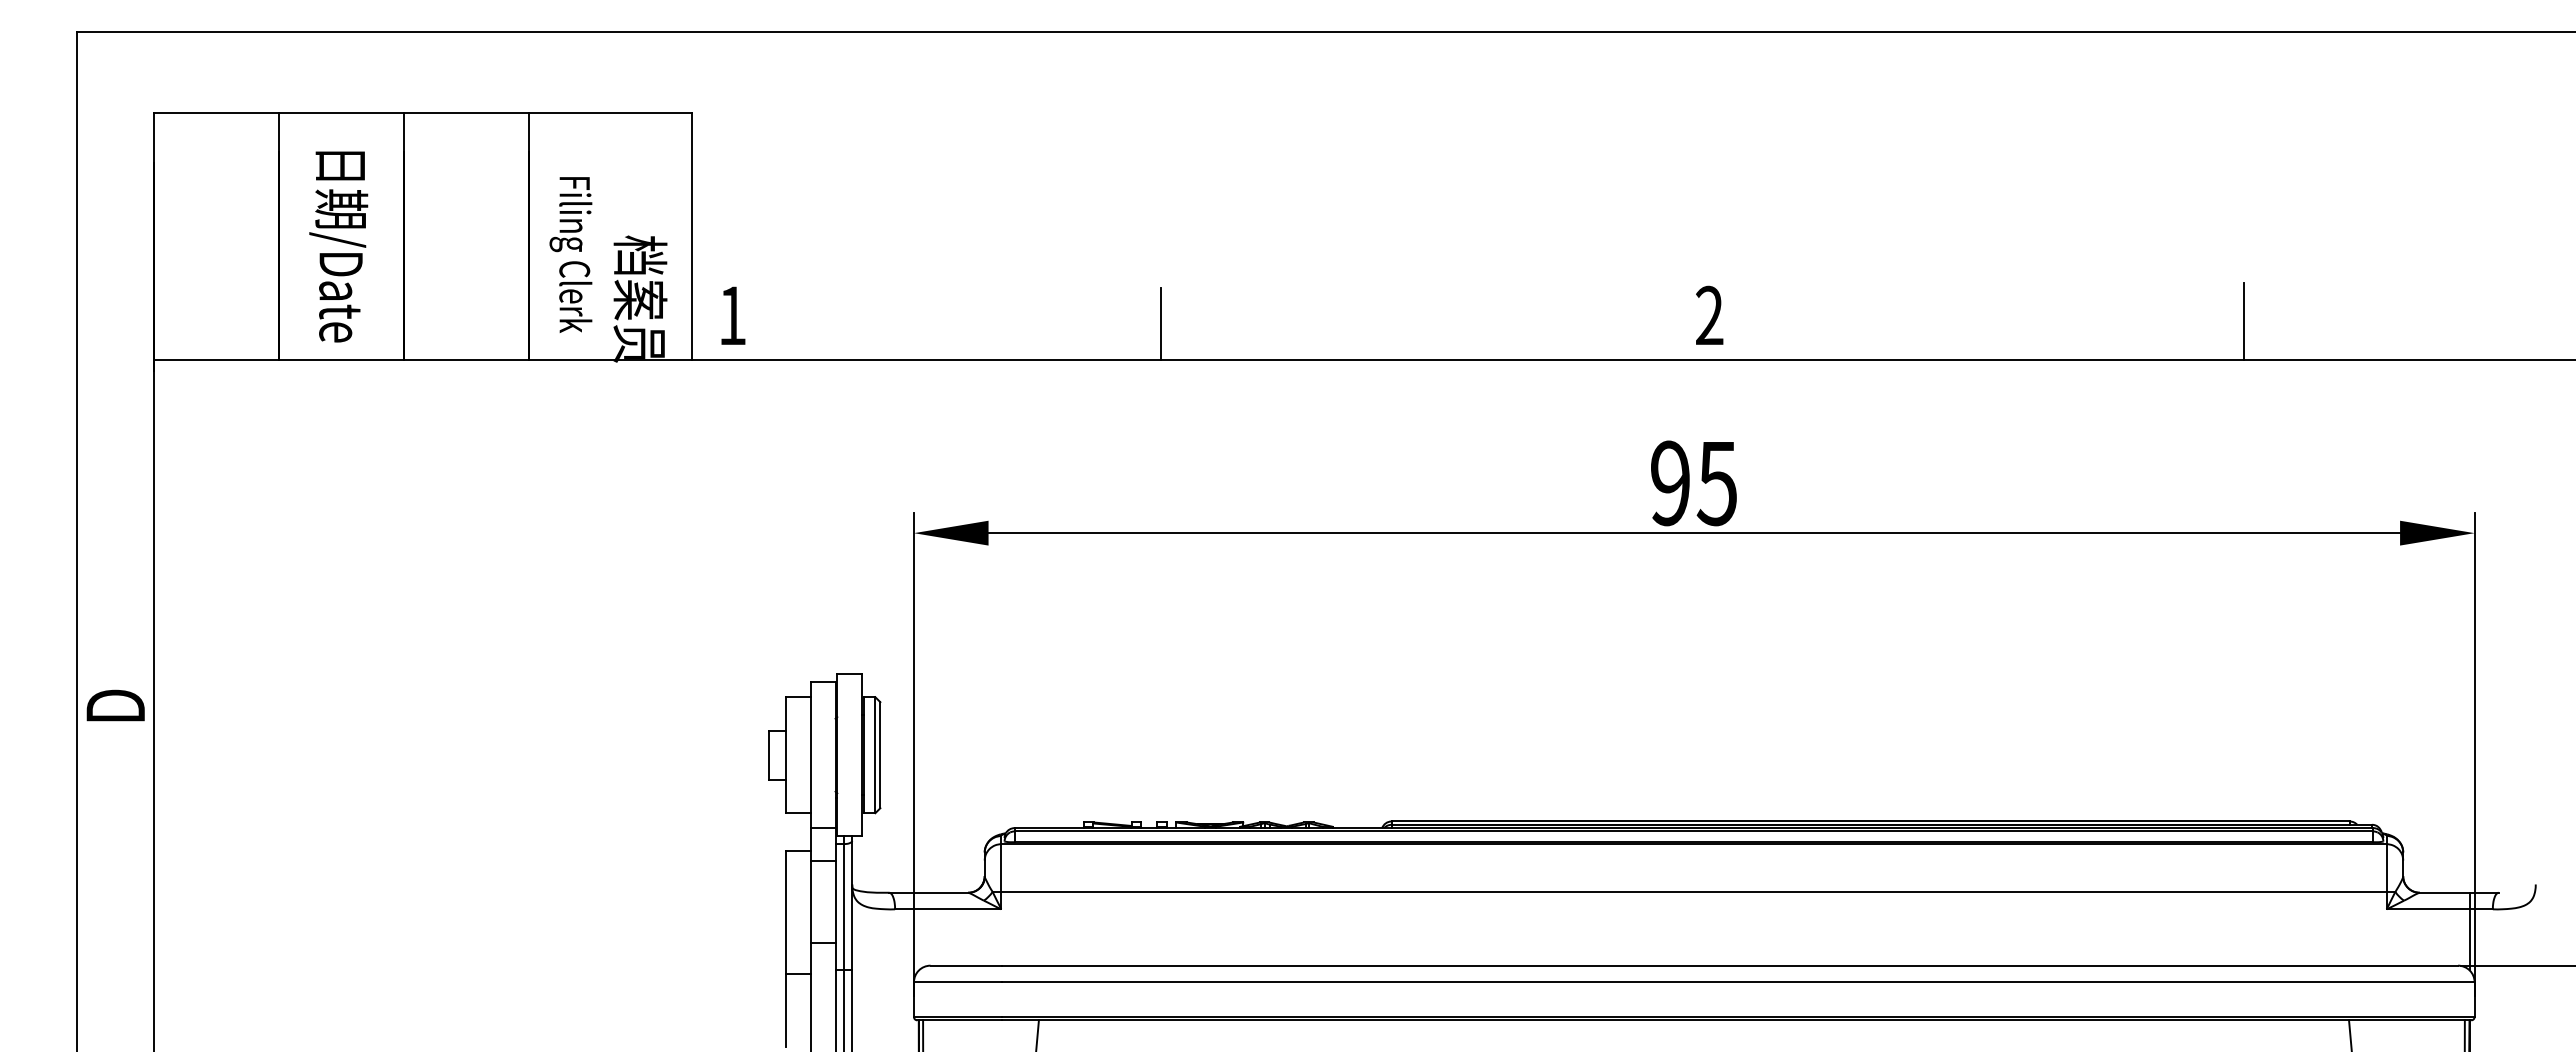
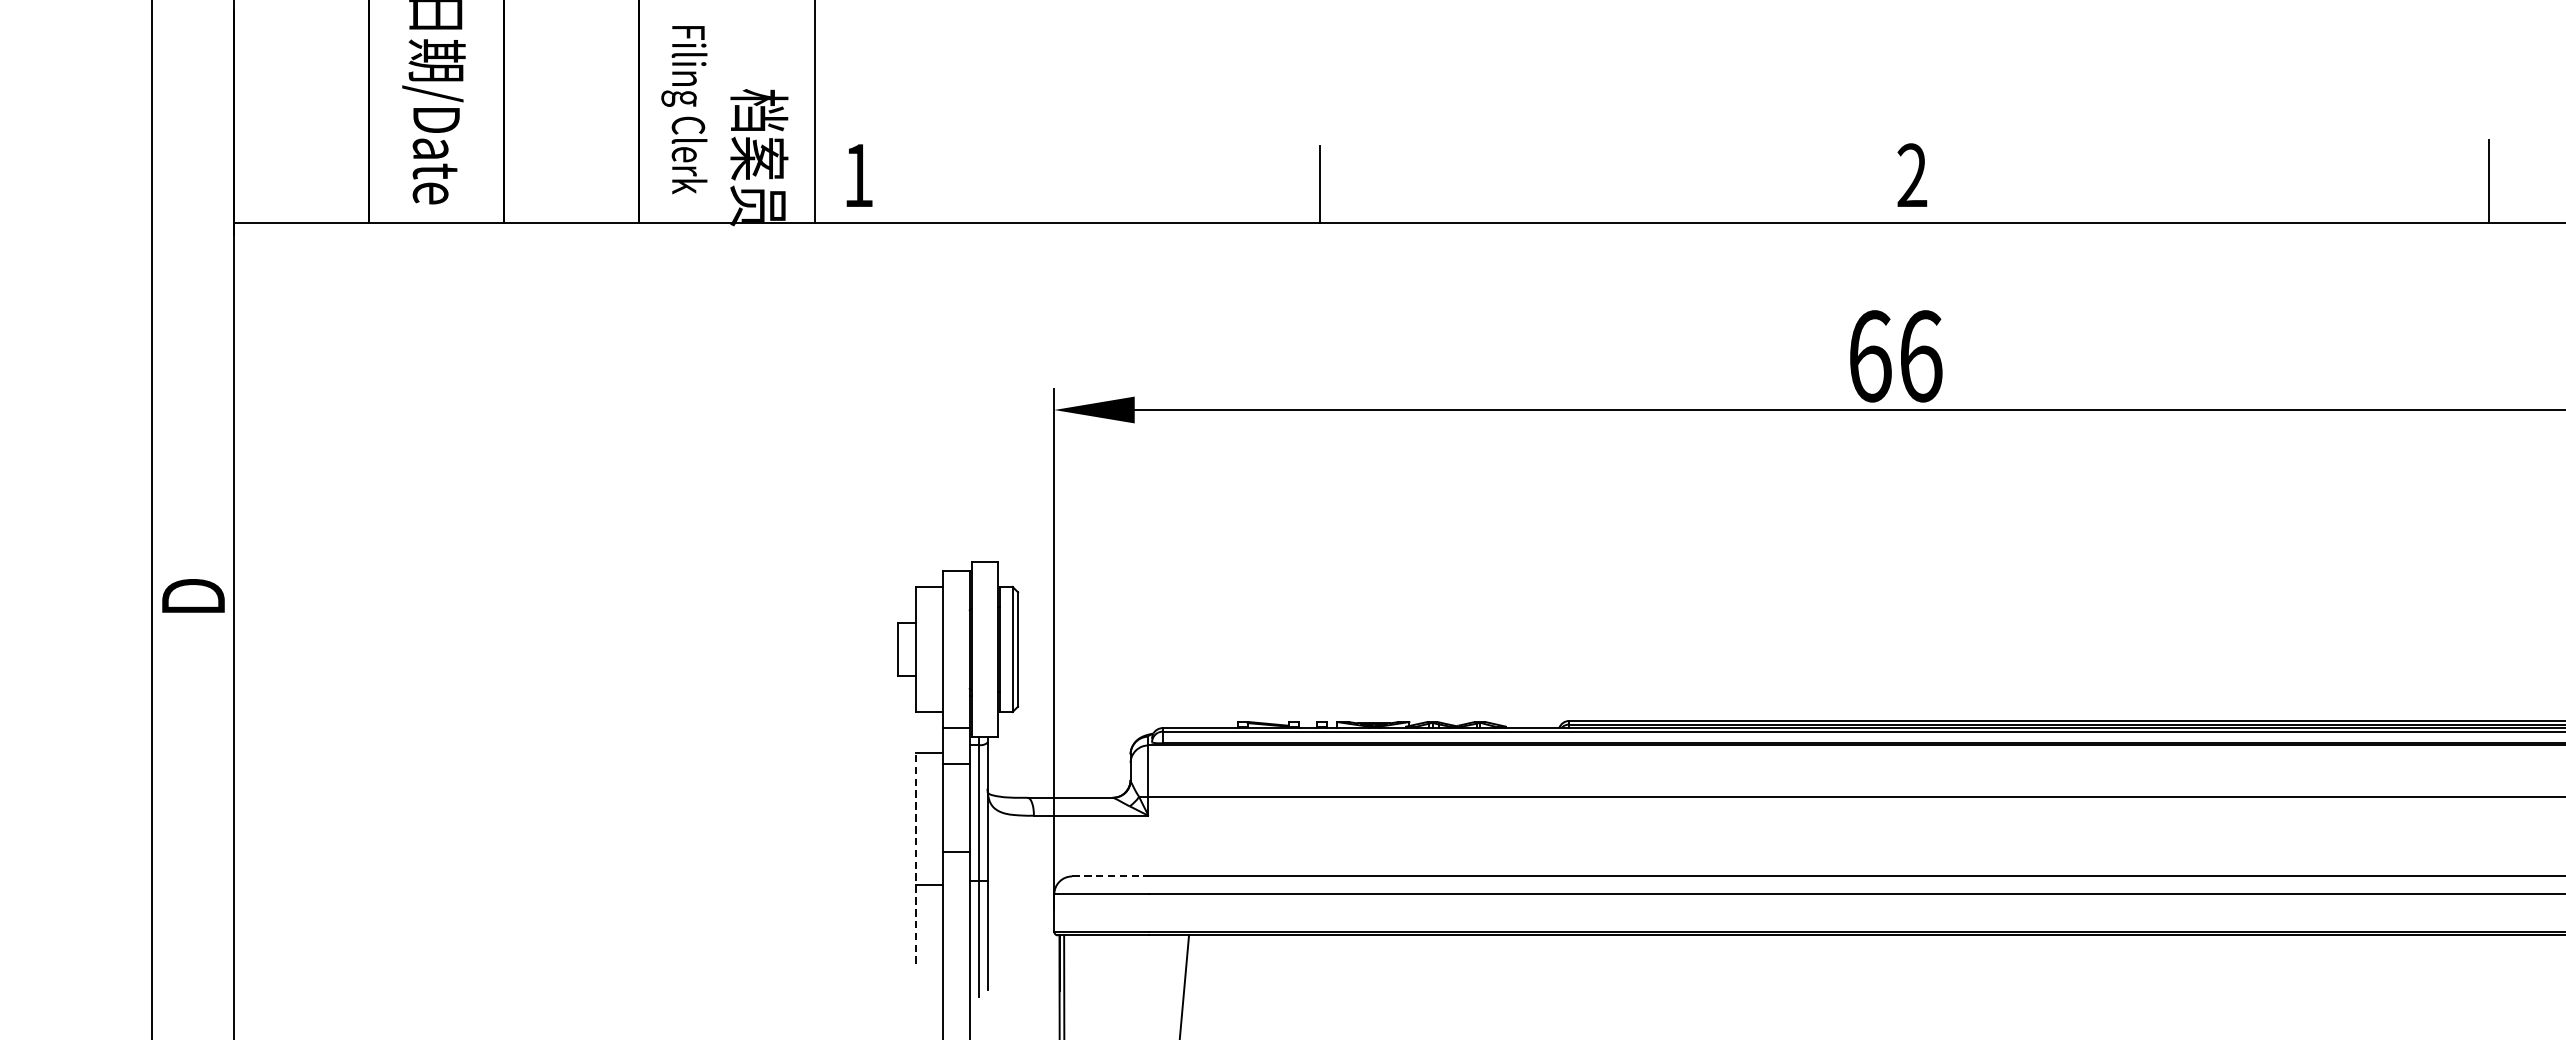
text: (1694, 483) -> (1896, 356), 95 -> 66
line: (785, 948) -> (915, 857), solid -> dashed
line: (966, 965) -> (1110, 876), solid -> dashed

